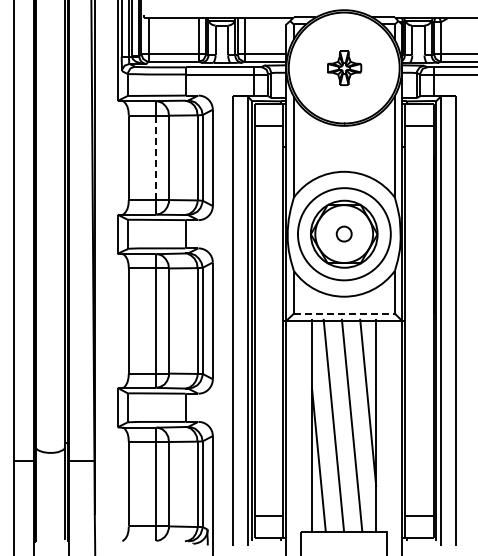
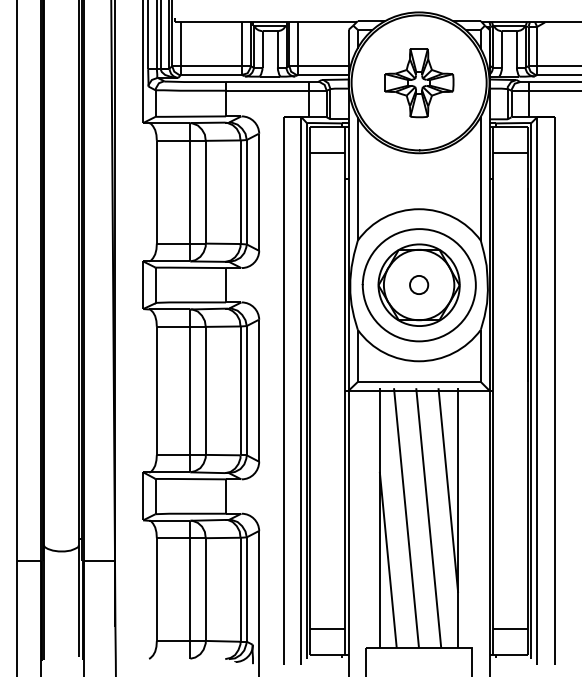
part: (344, 68) -> (419, 83), size x1.67
line: (156, 157) -> (190, 191), dashed -> solid
line: (345, 313) -> (420, 381), dashed -> solid

